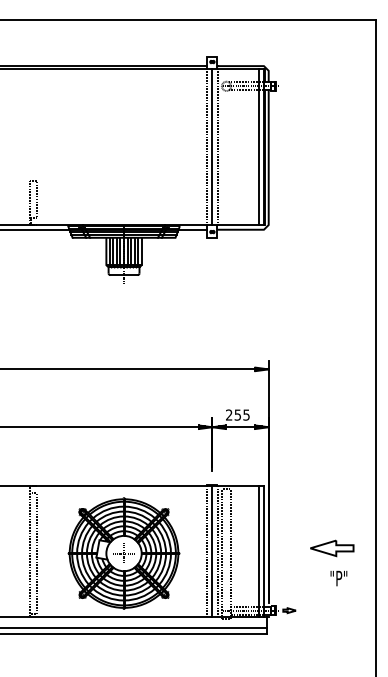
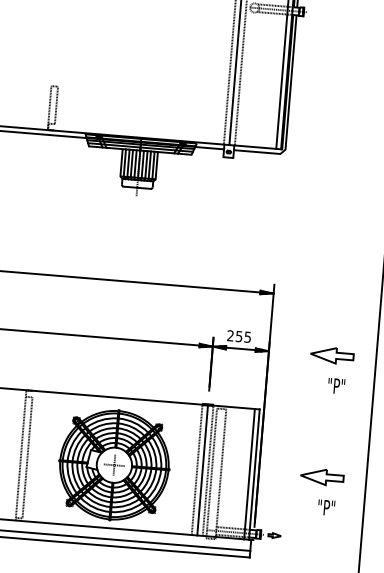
part: (333, 434) -> (332, 363), added

